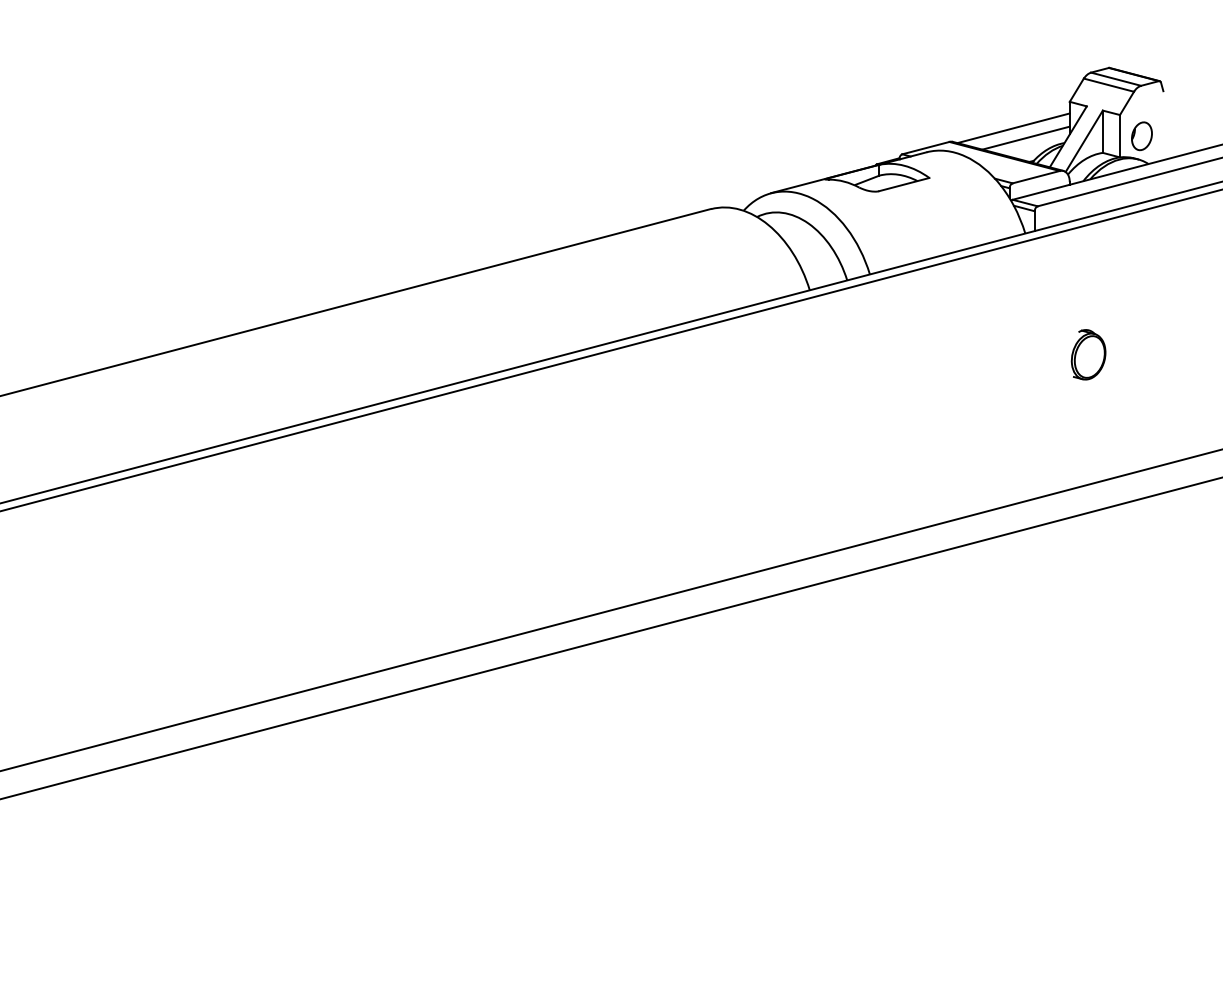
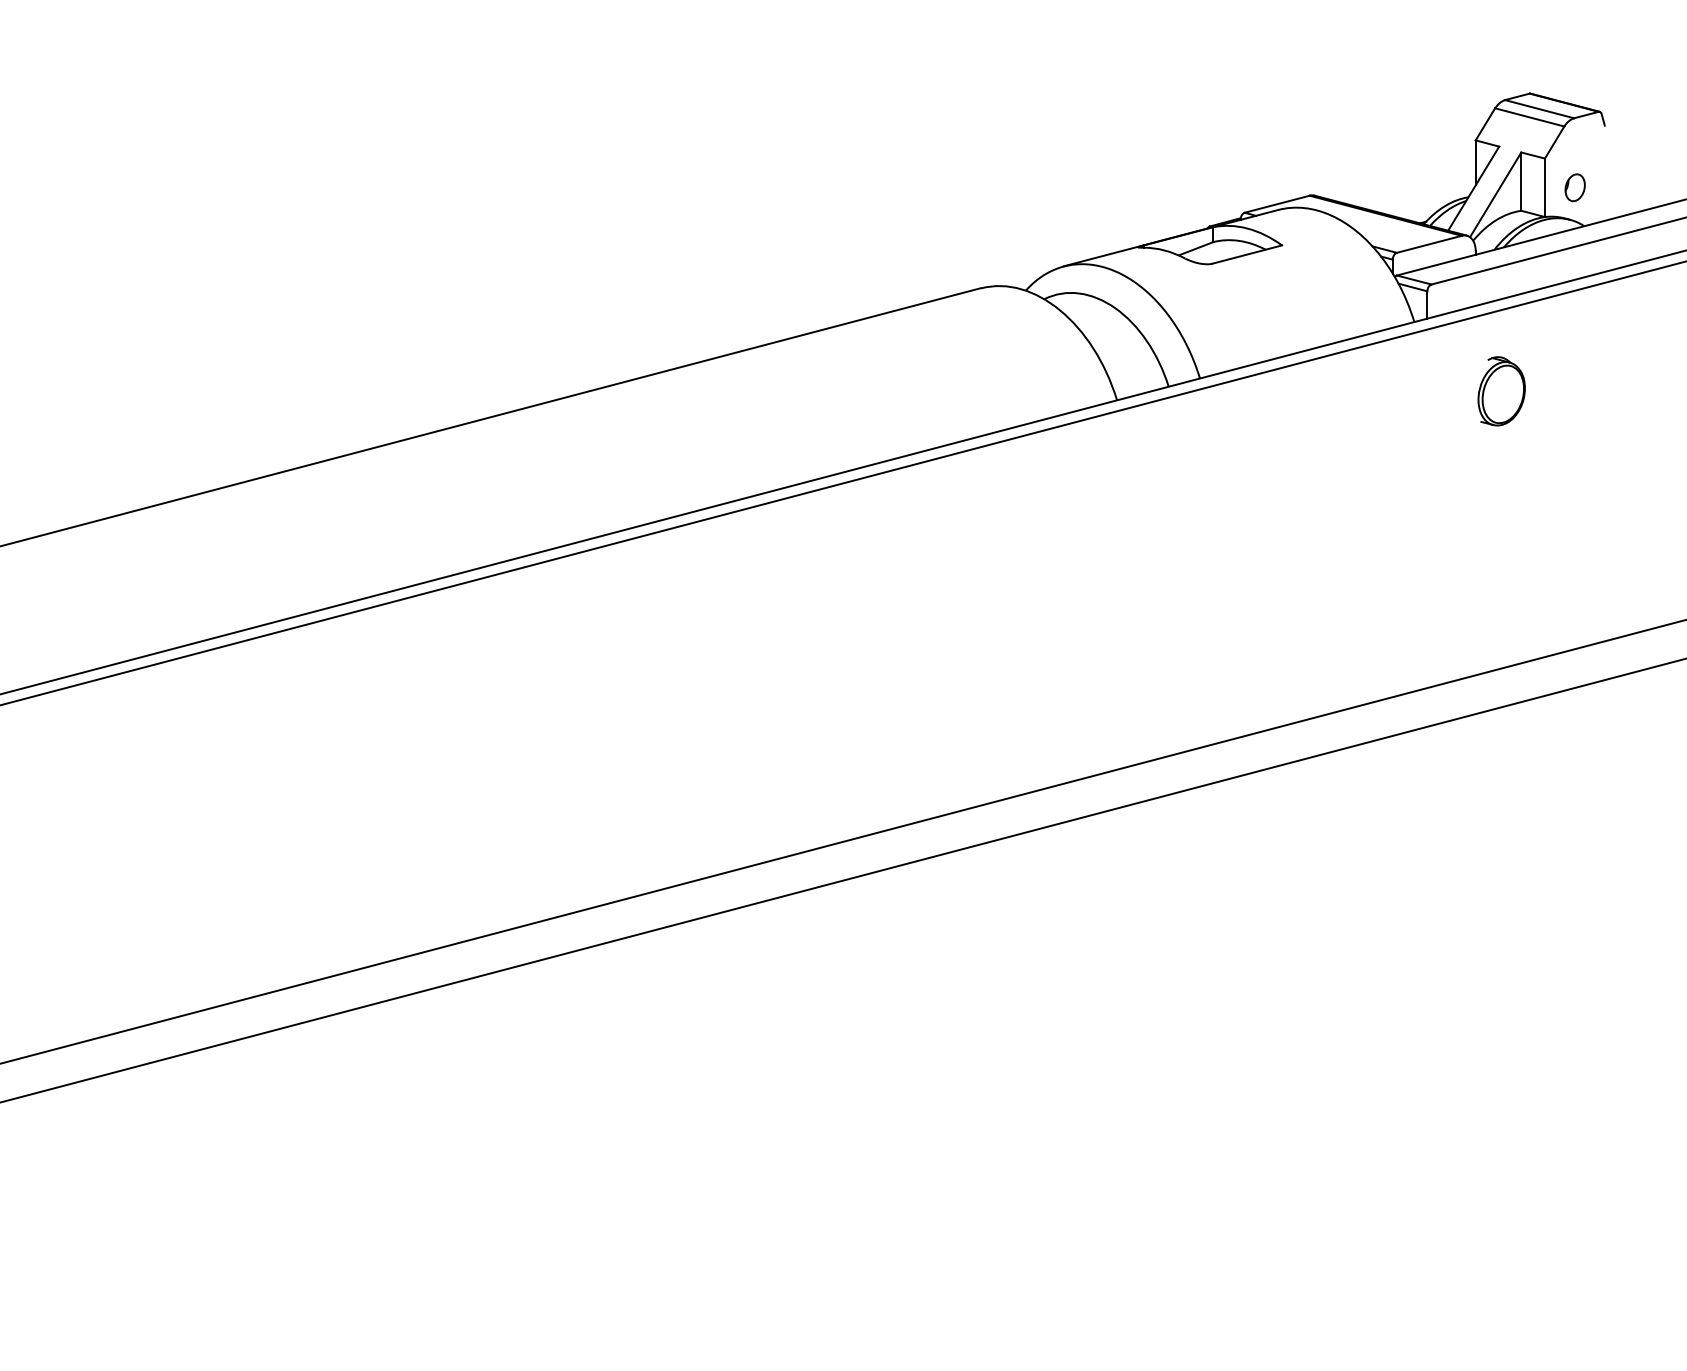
line: (1013, 128) -> (1397, 176), removed
part: (1141, 135) -> (1574, 187), size x0.7
line: (1026, 138) -> (1415, 190), removed
part: (1088, 354) -> (1501, 391), moved

